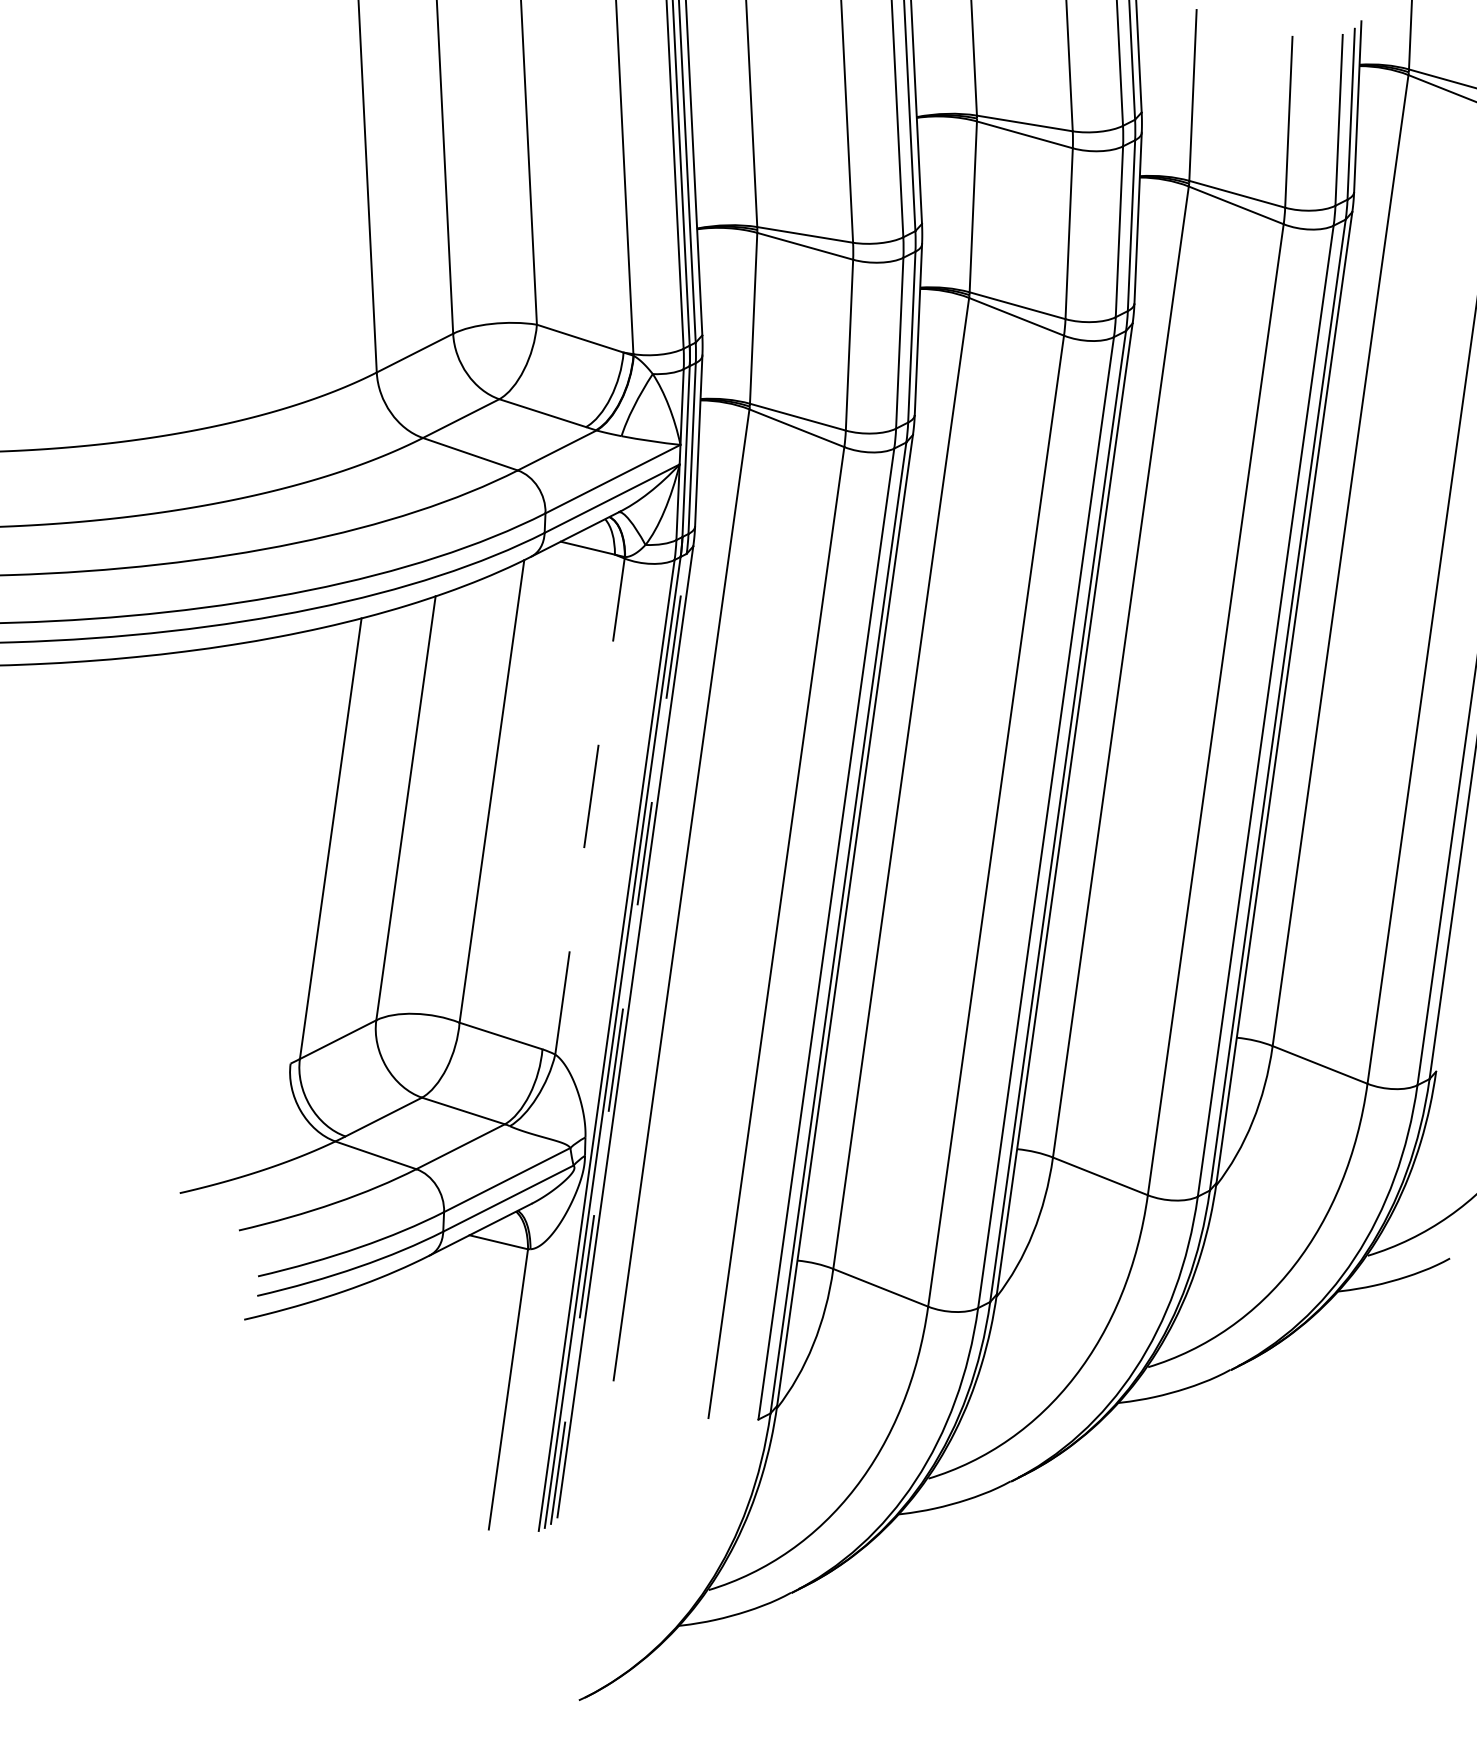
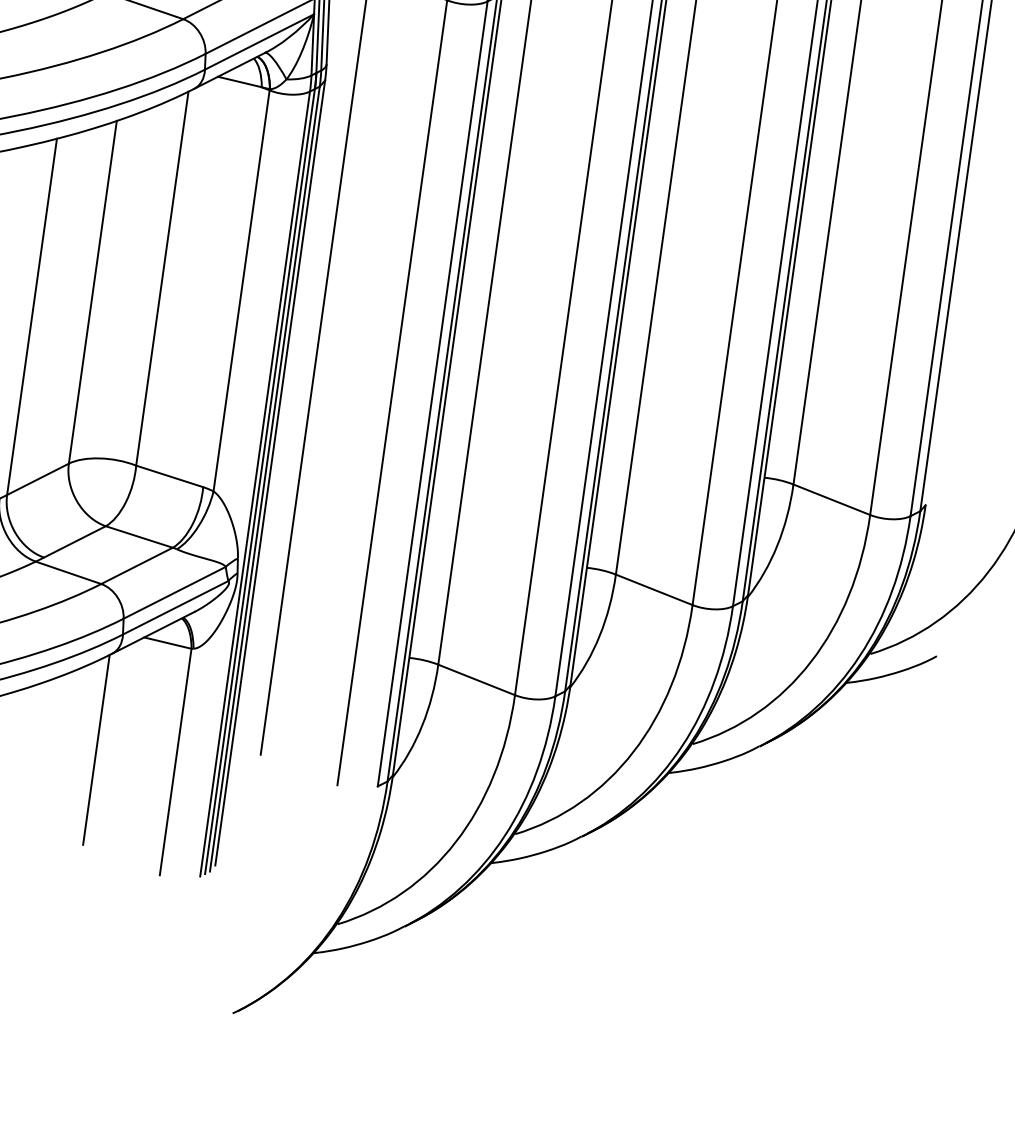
line: (590, 806) -> (242, 290), dashed -> solid
line: (618, 1038) -> (264, 478), dashed -> solid
line: (409, 1373) -> (95, 749), added

